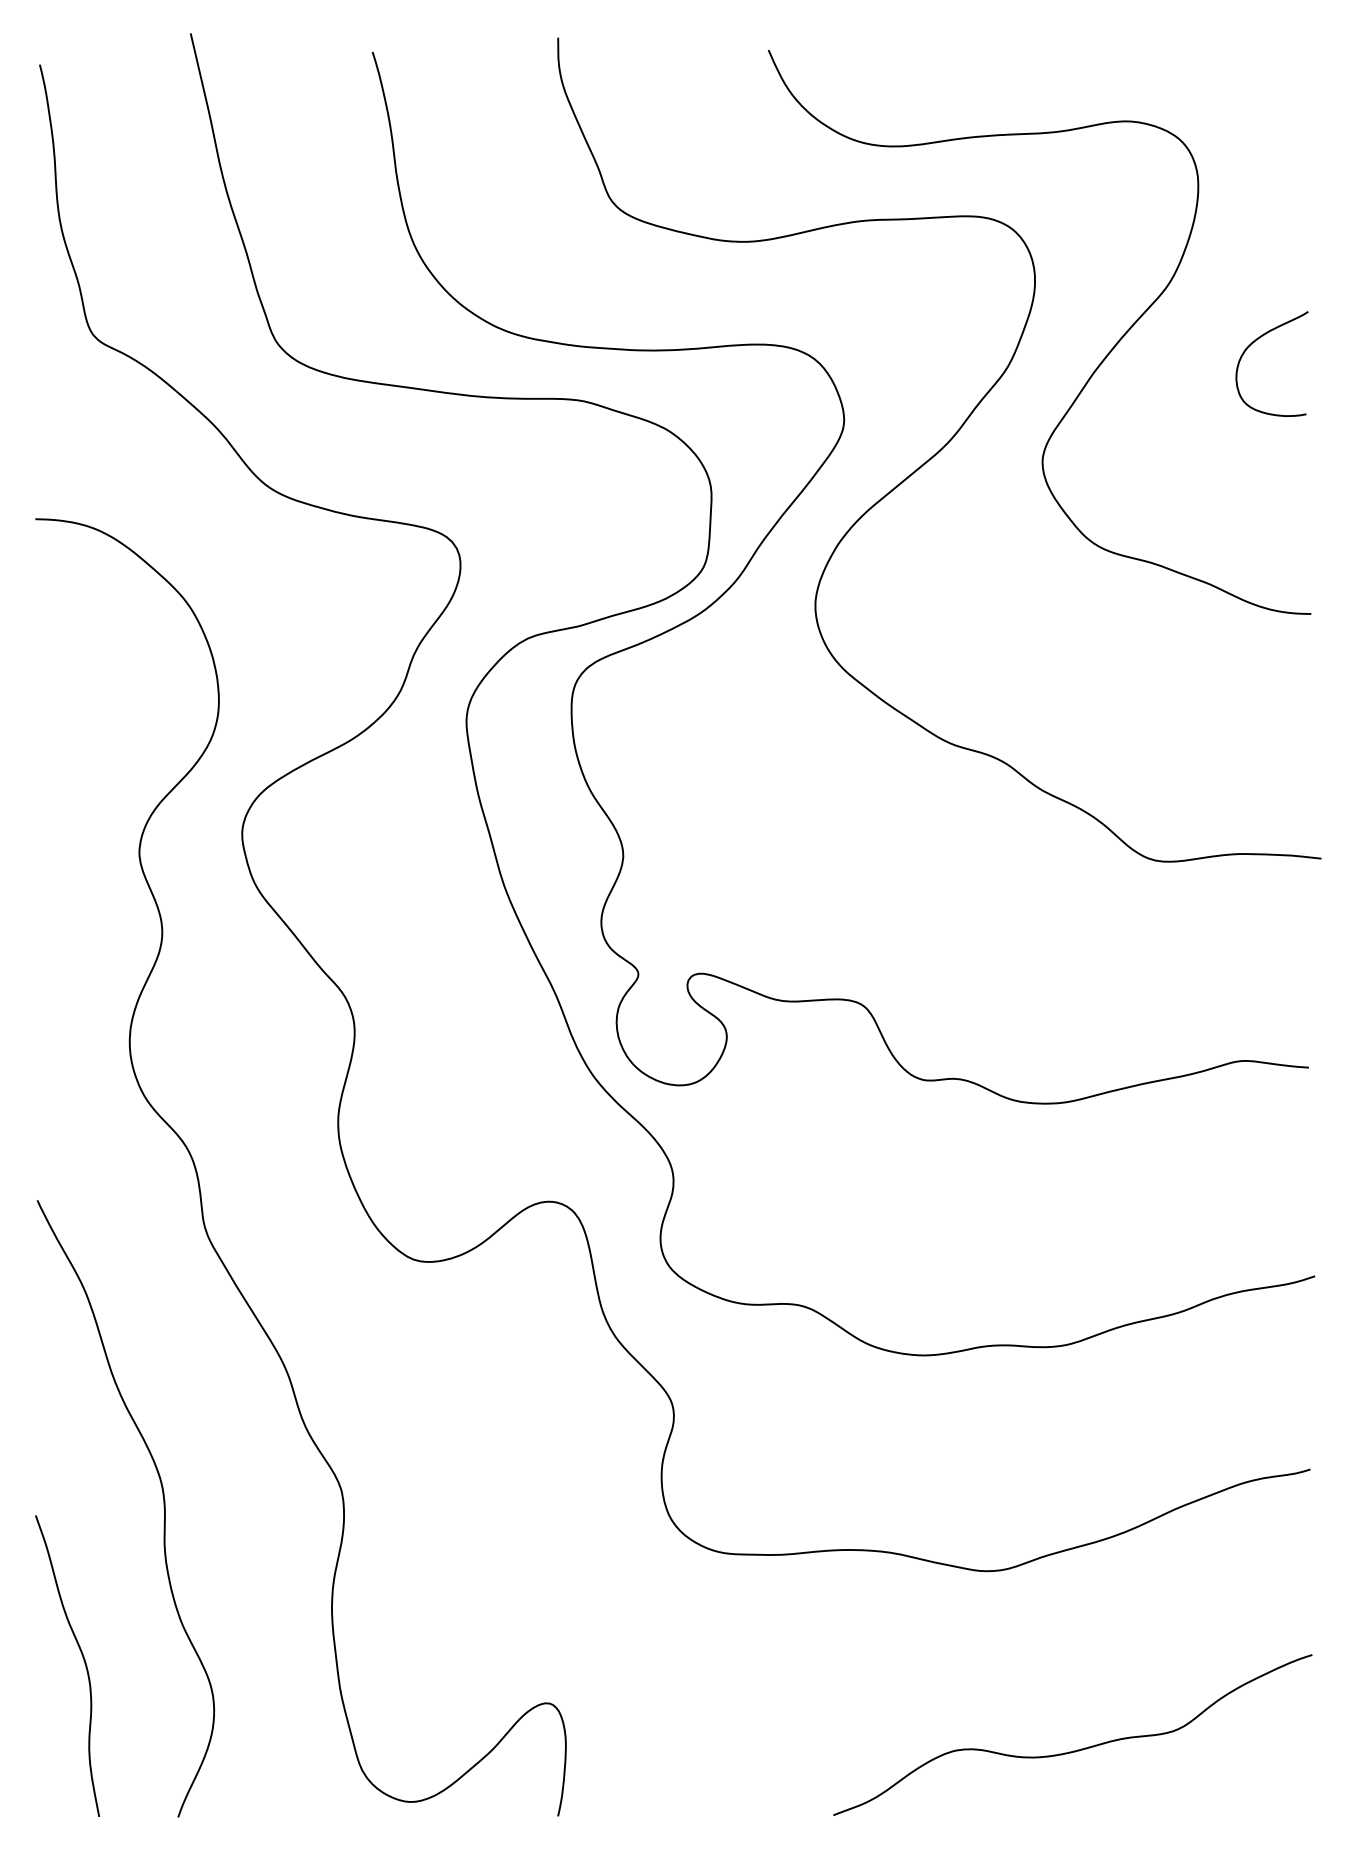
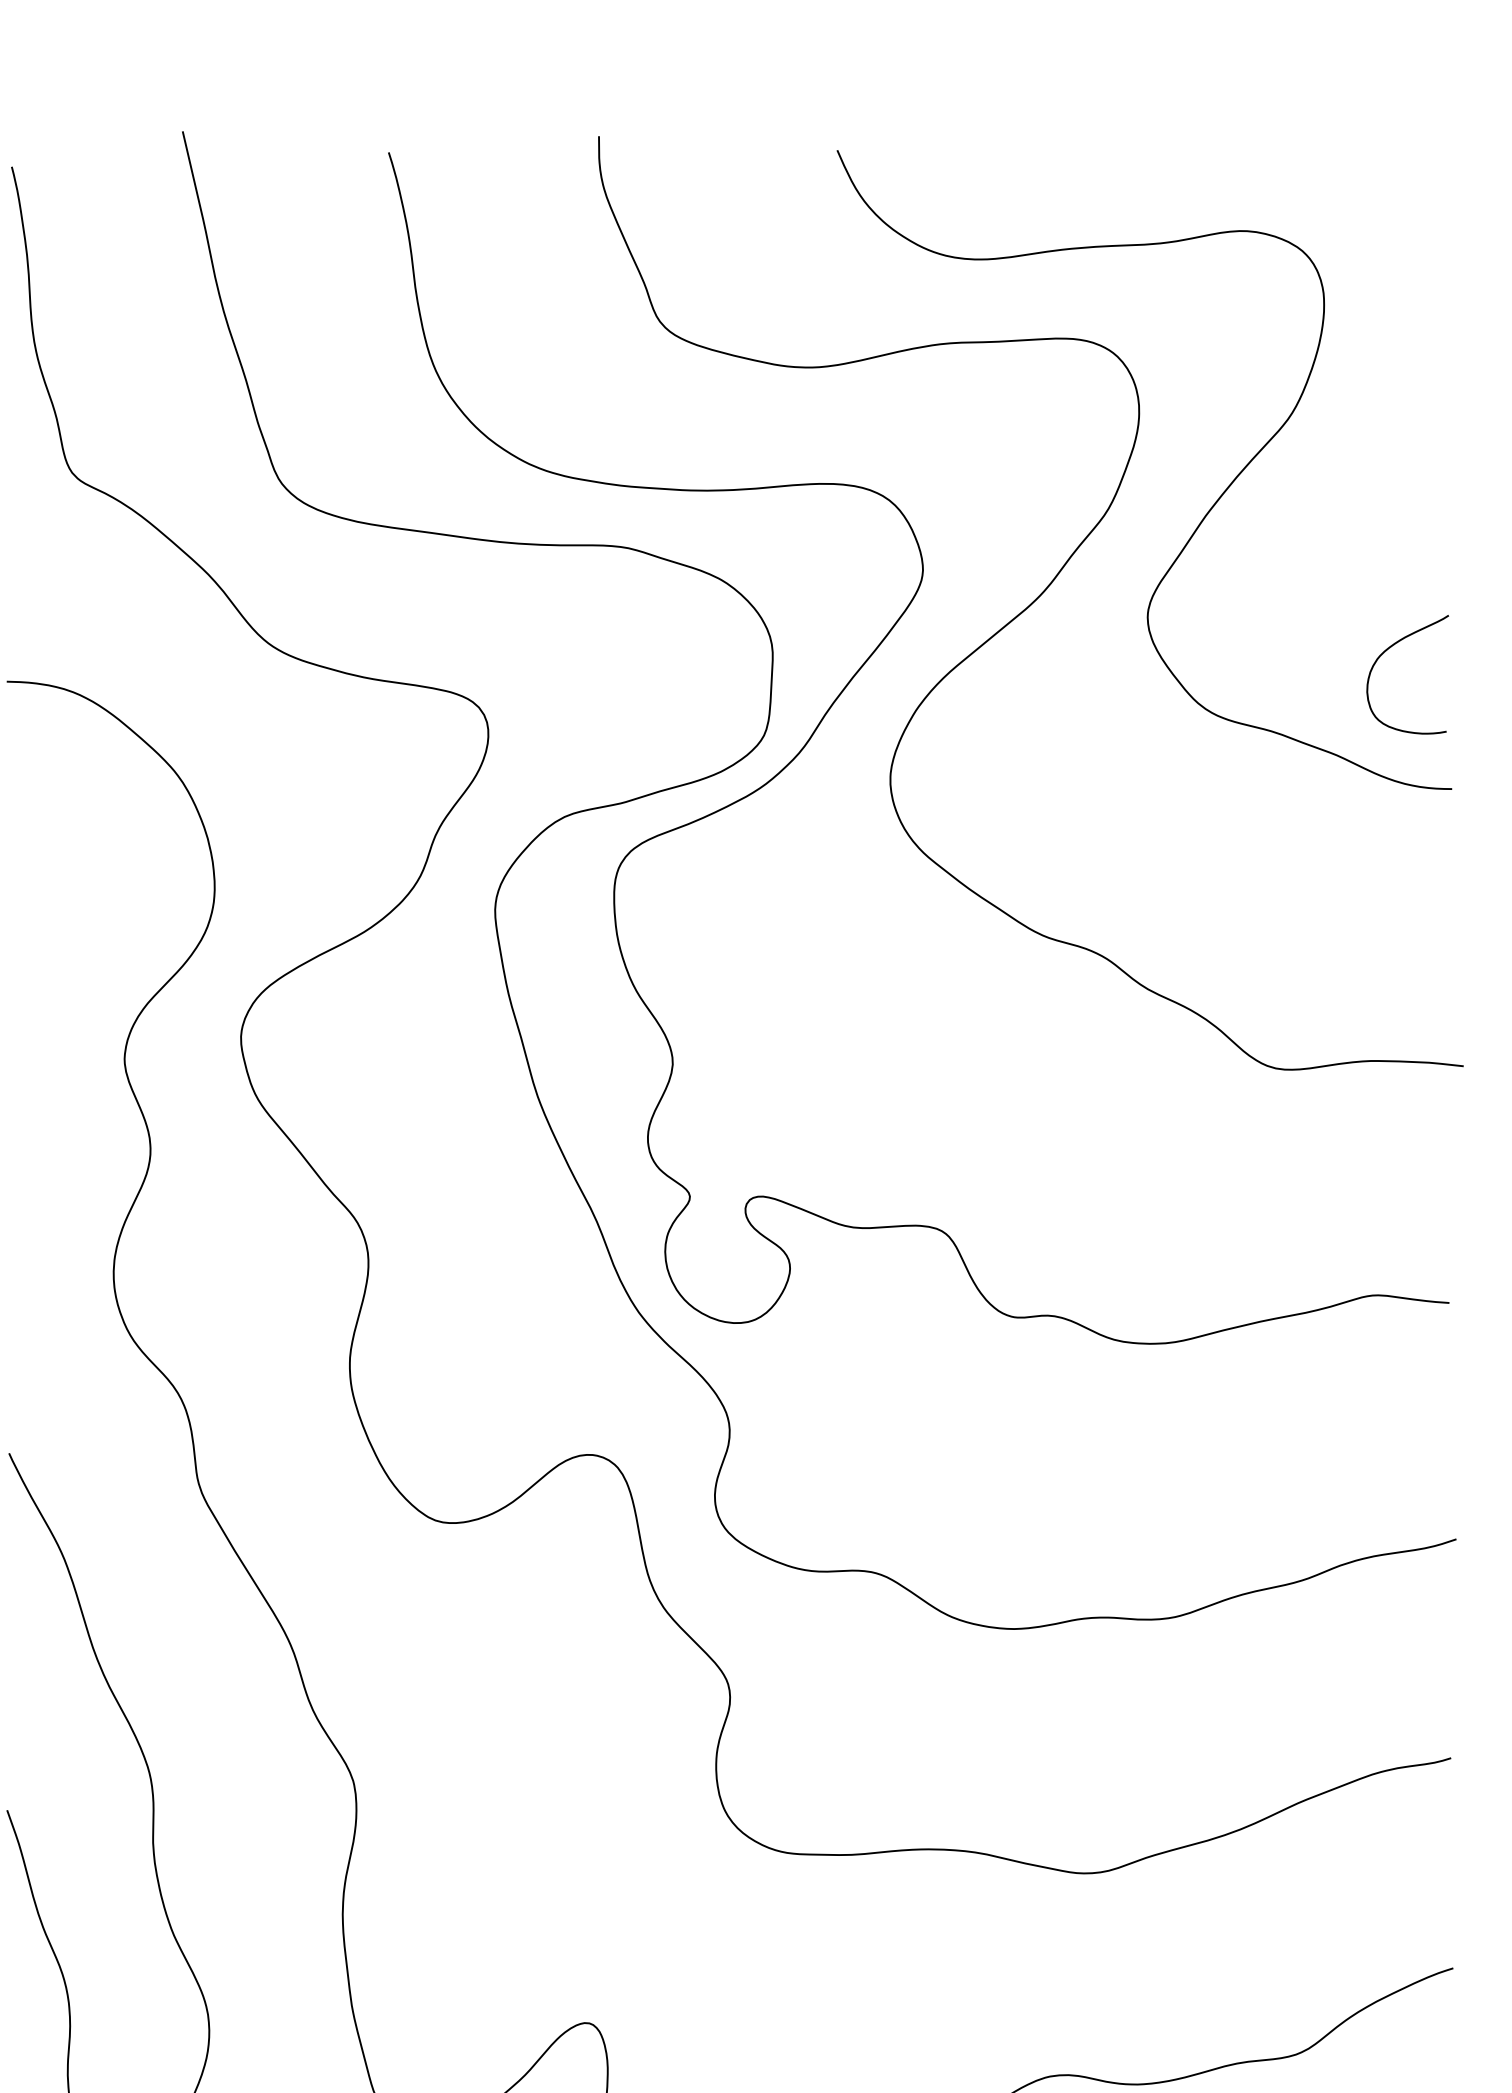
curve: (1252, 344) -> (1385, 652), moved

